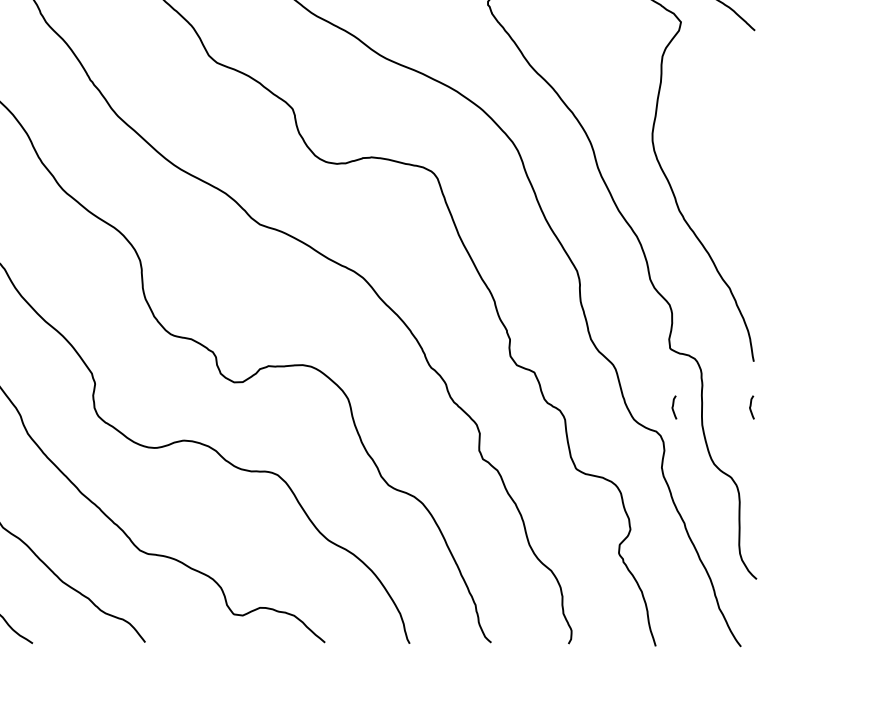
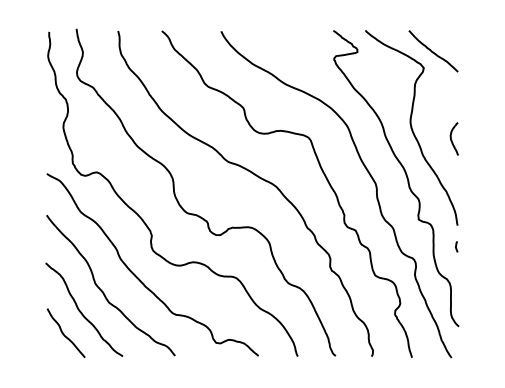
curve: (740, 173) -> (451, 138), added
curve: (673, 406) -> (420, 246), removed

